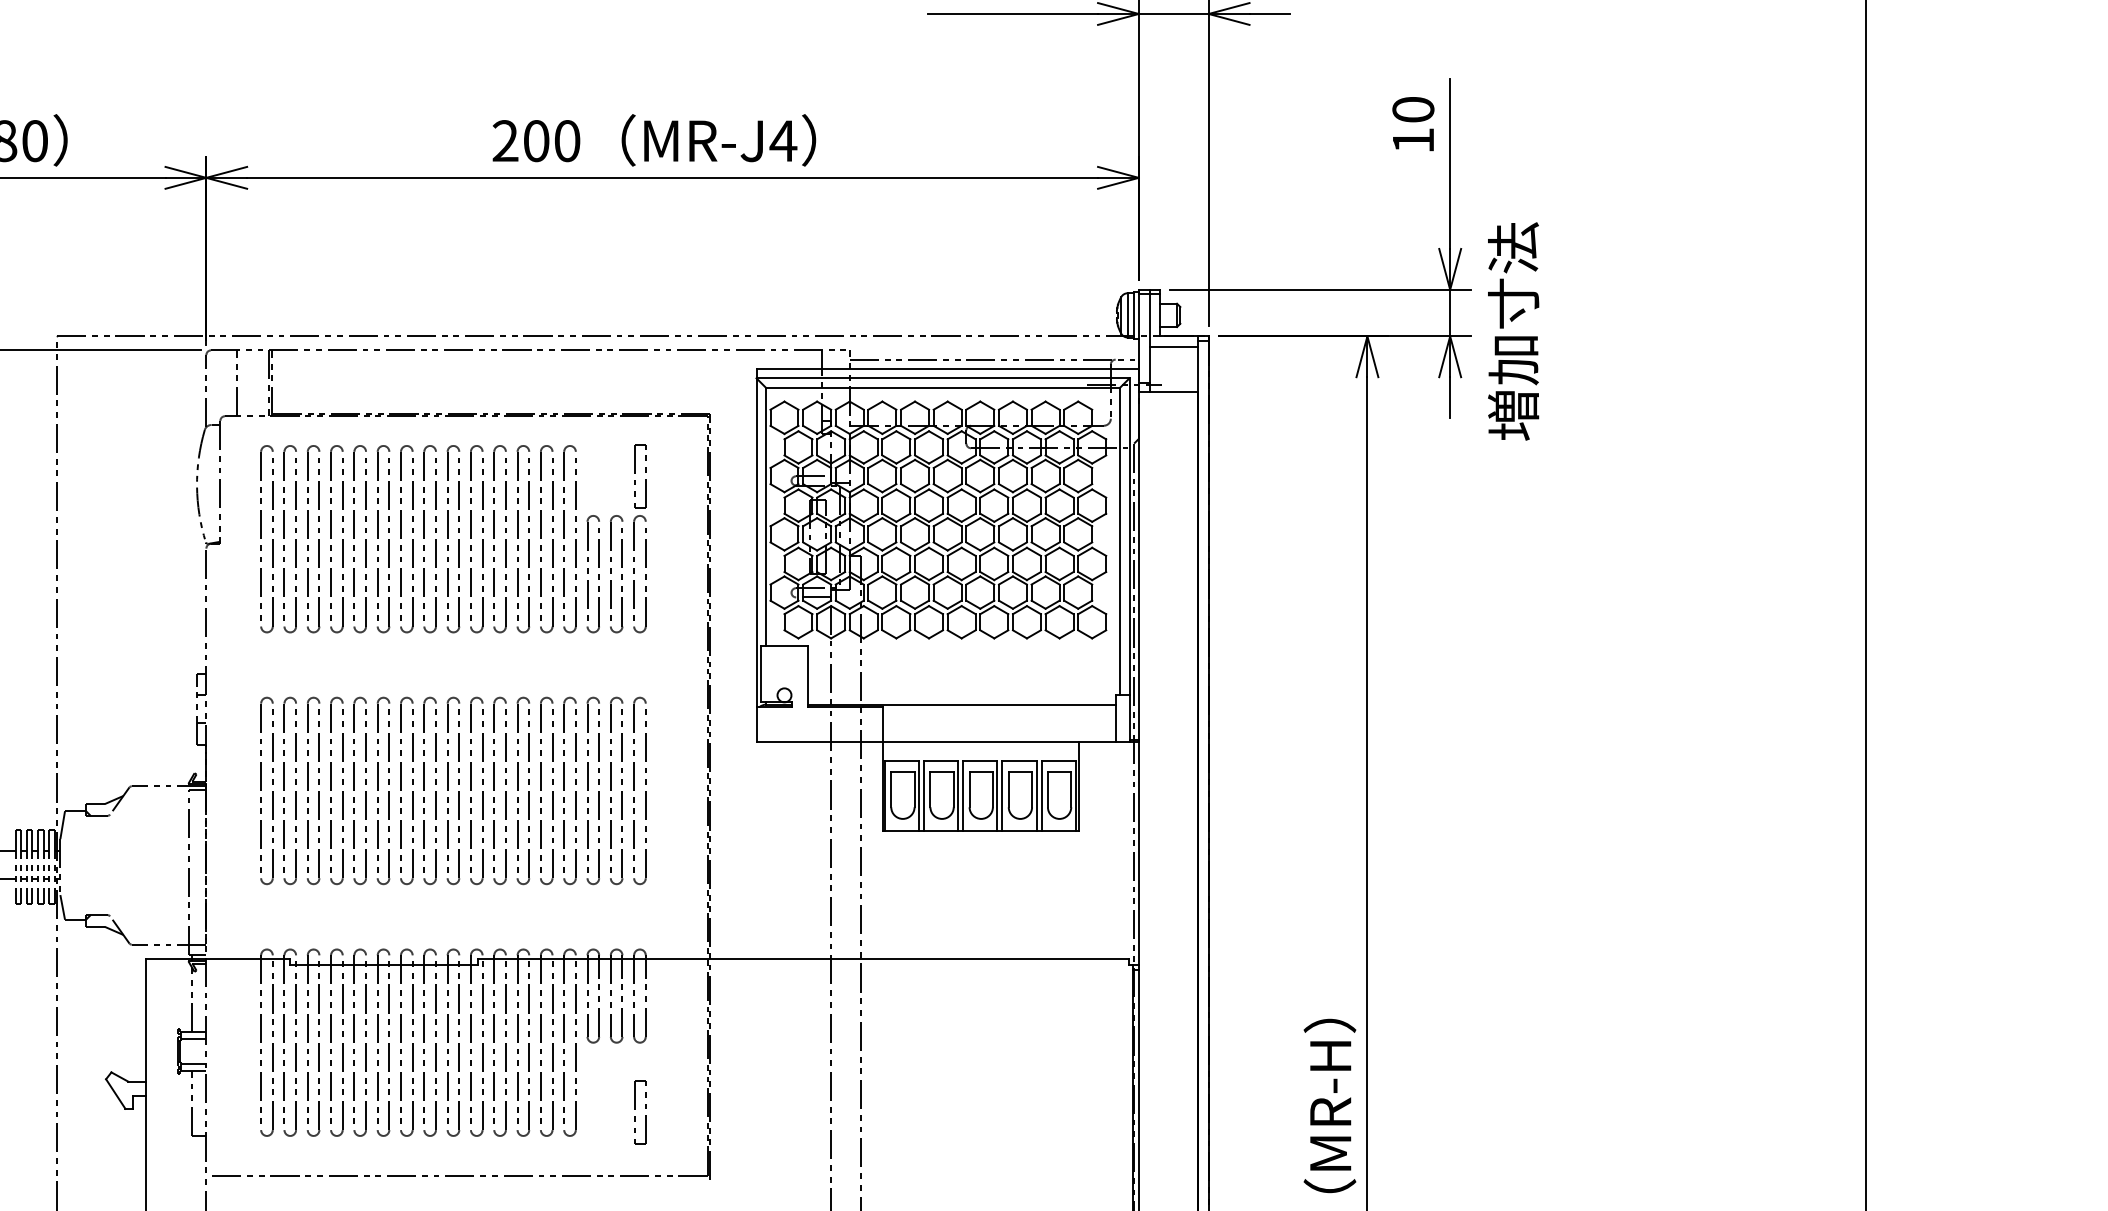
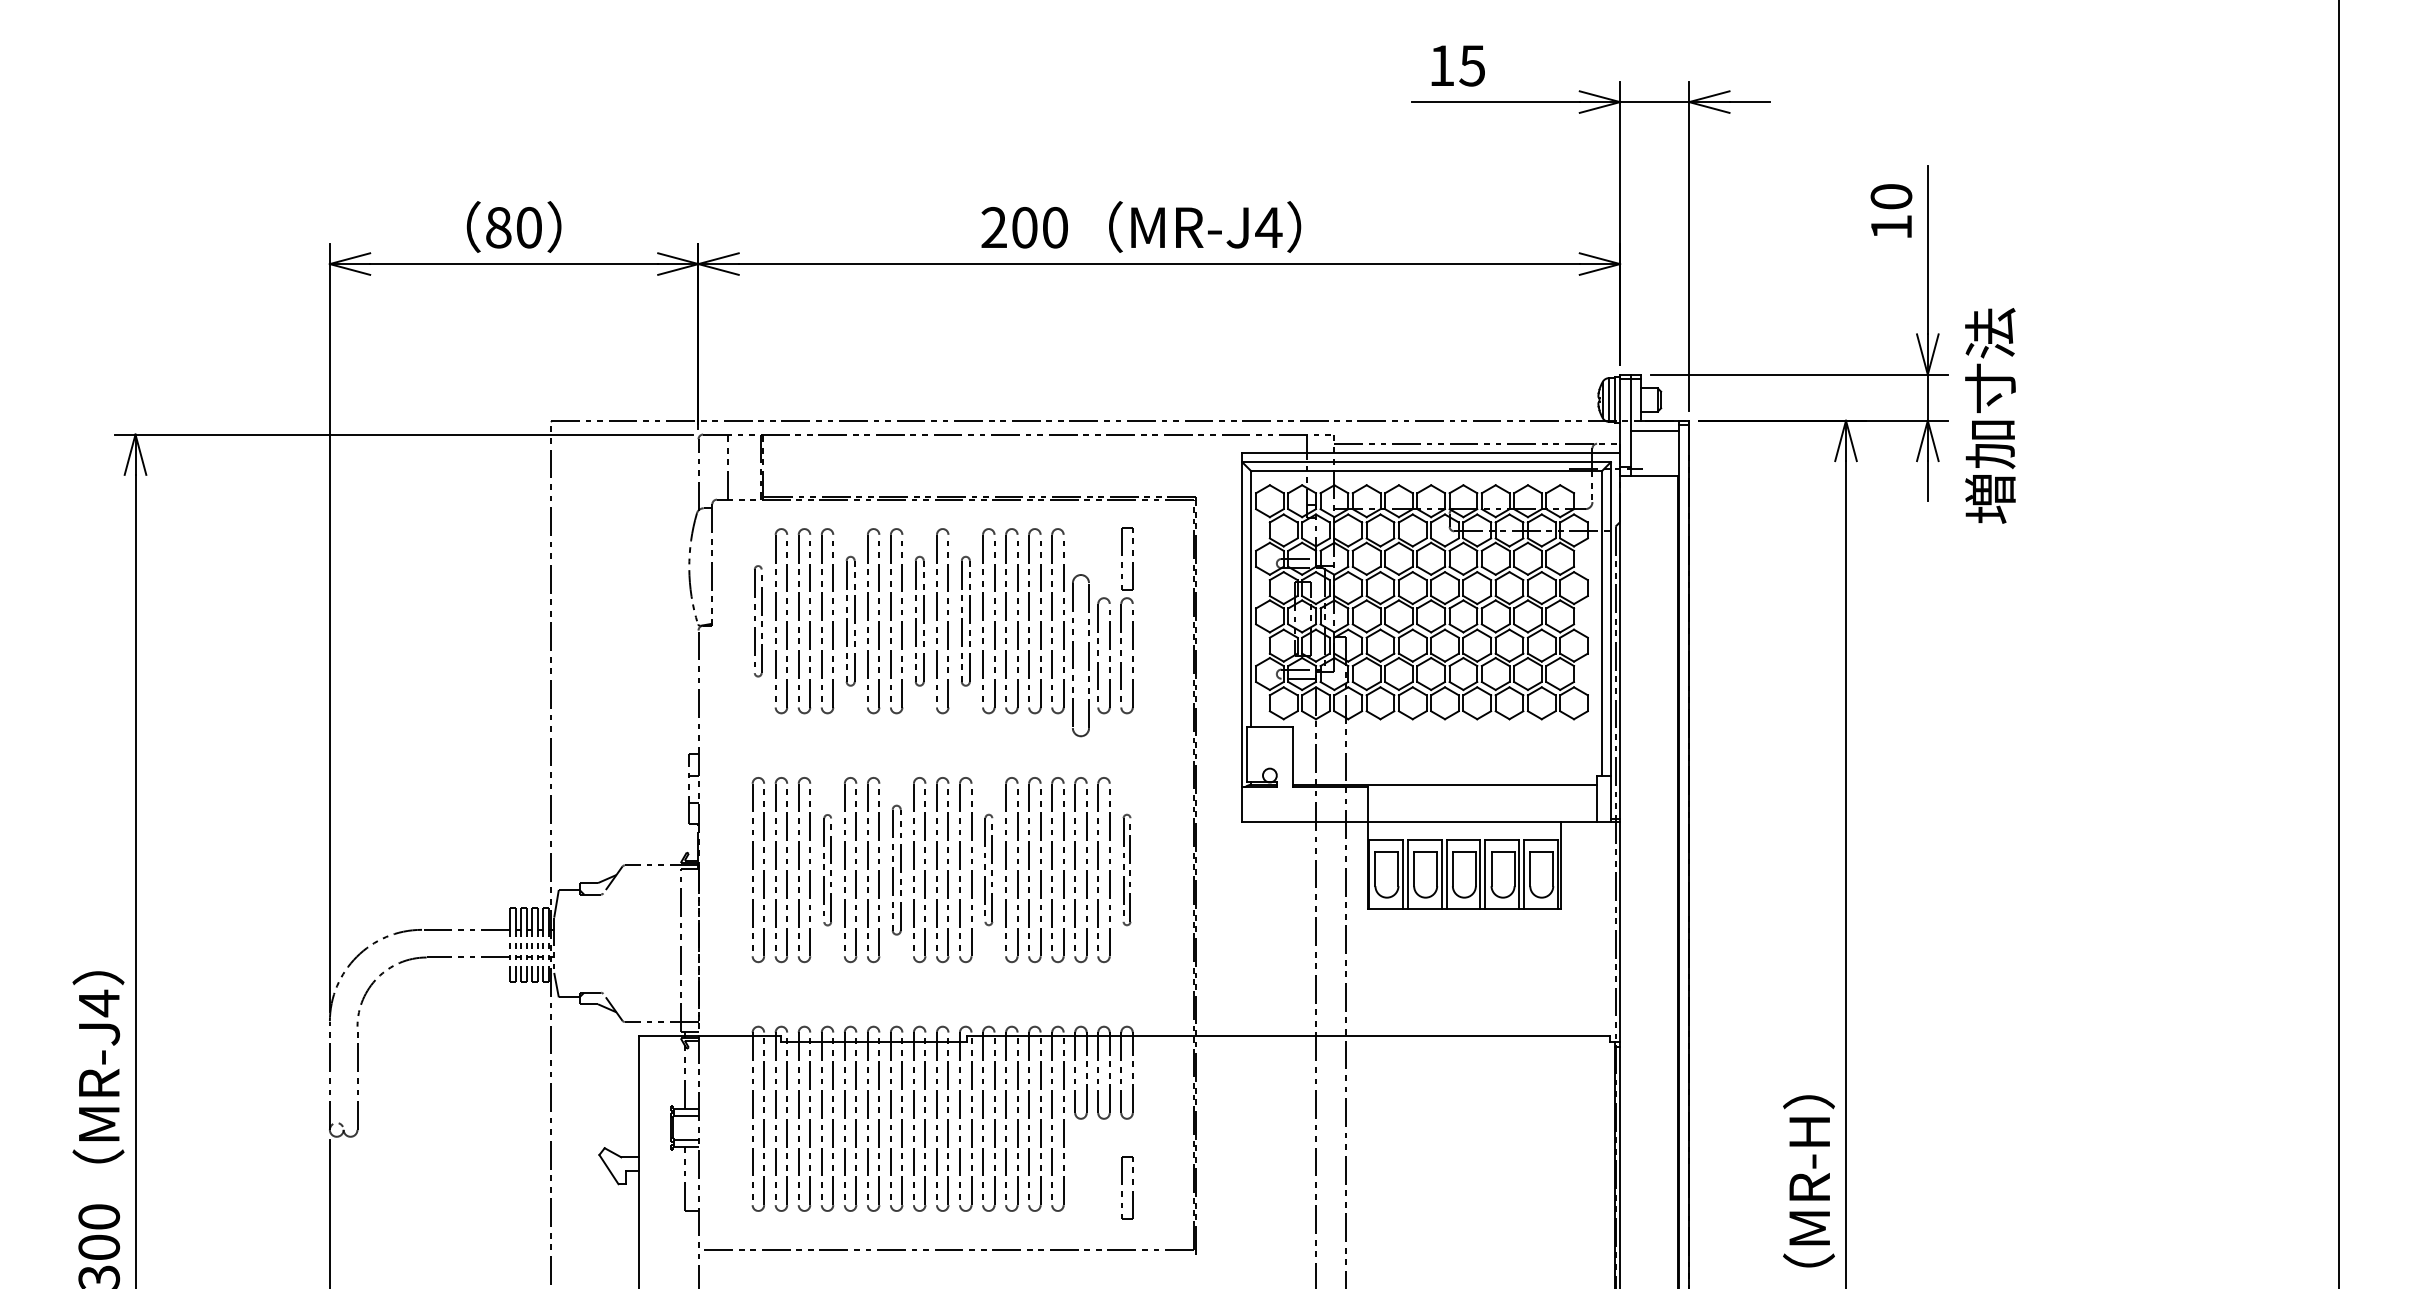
part: (266, 539) -> (757, 621), size x0.6
part: (360, 539) -> (850, 621), size x0.7
part: (429, 539) -> (919, 621), size x0.7
part: (476, 539) -> (965, 621), size x0.7
part: (592, 573) -> (1080, 655), size x1.4
part: (499, 790) -> (988, 869), size x0.6
part: (639, 790) -> (1126, 869), size x0.6
part: (336, 791) -> (827, 870), size x0.6
part: (406, 791) -> (896, 870), size x0.7

